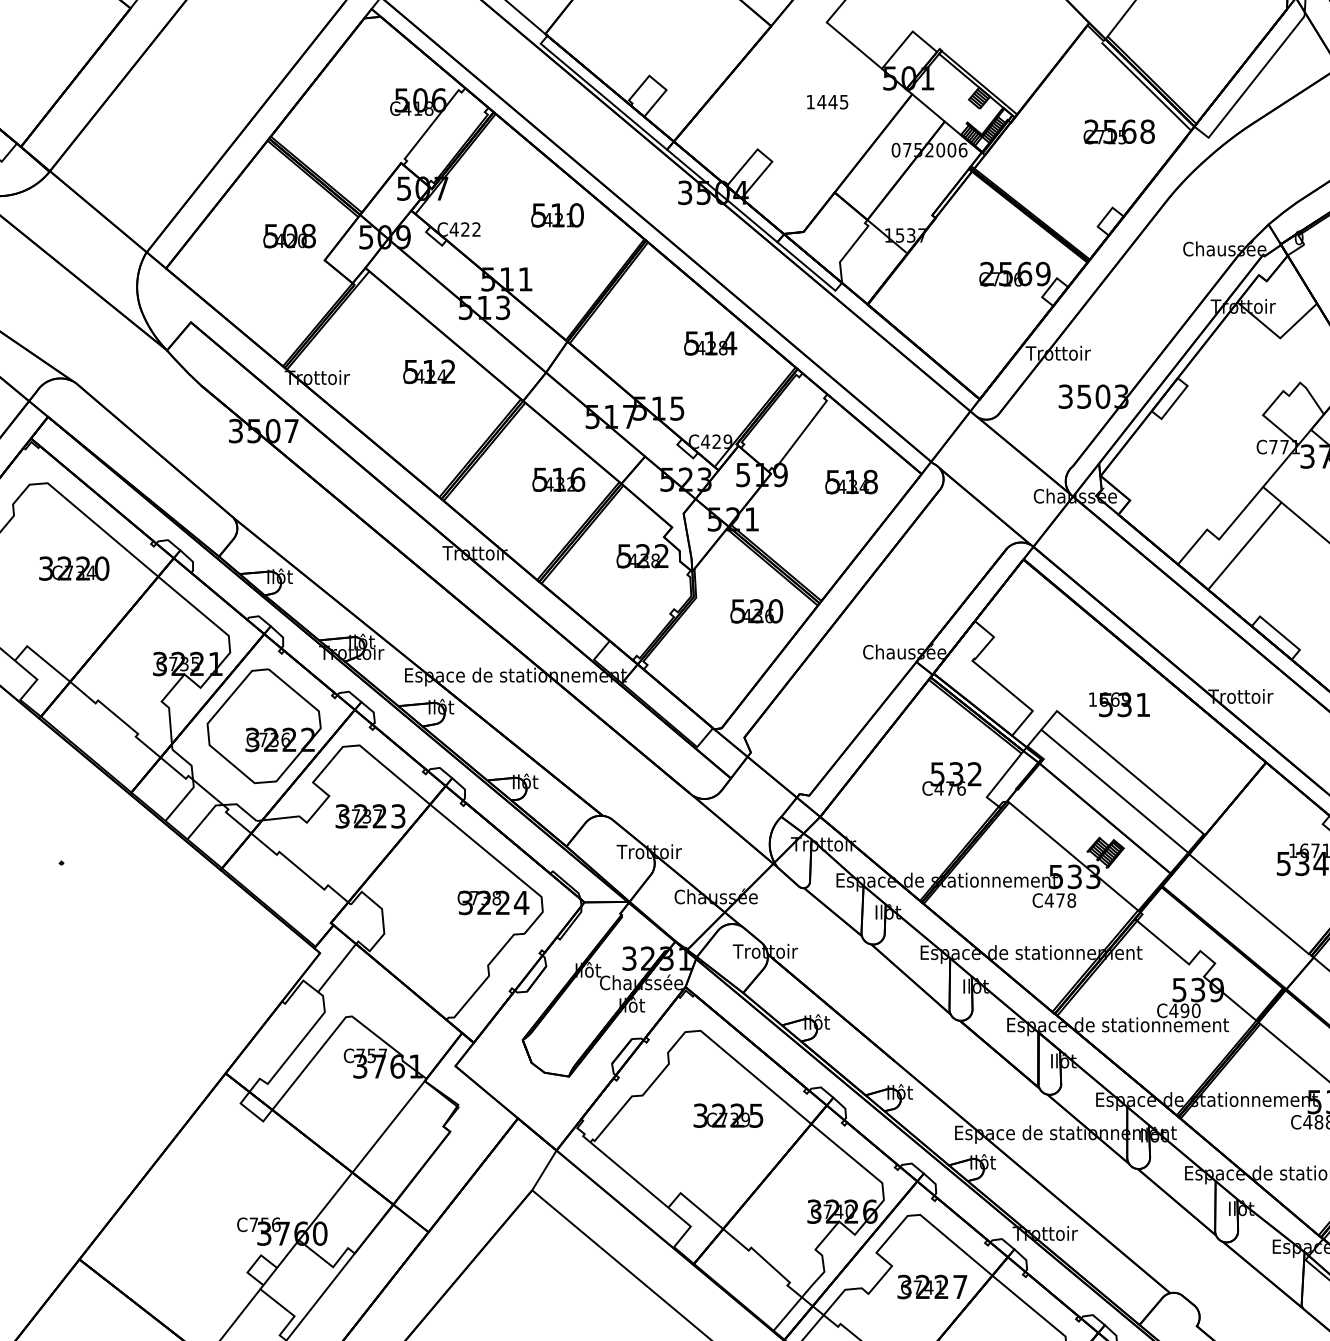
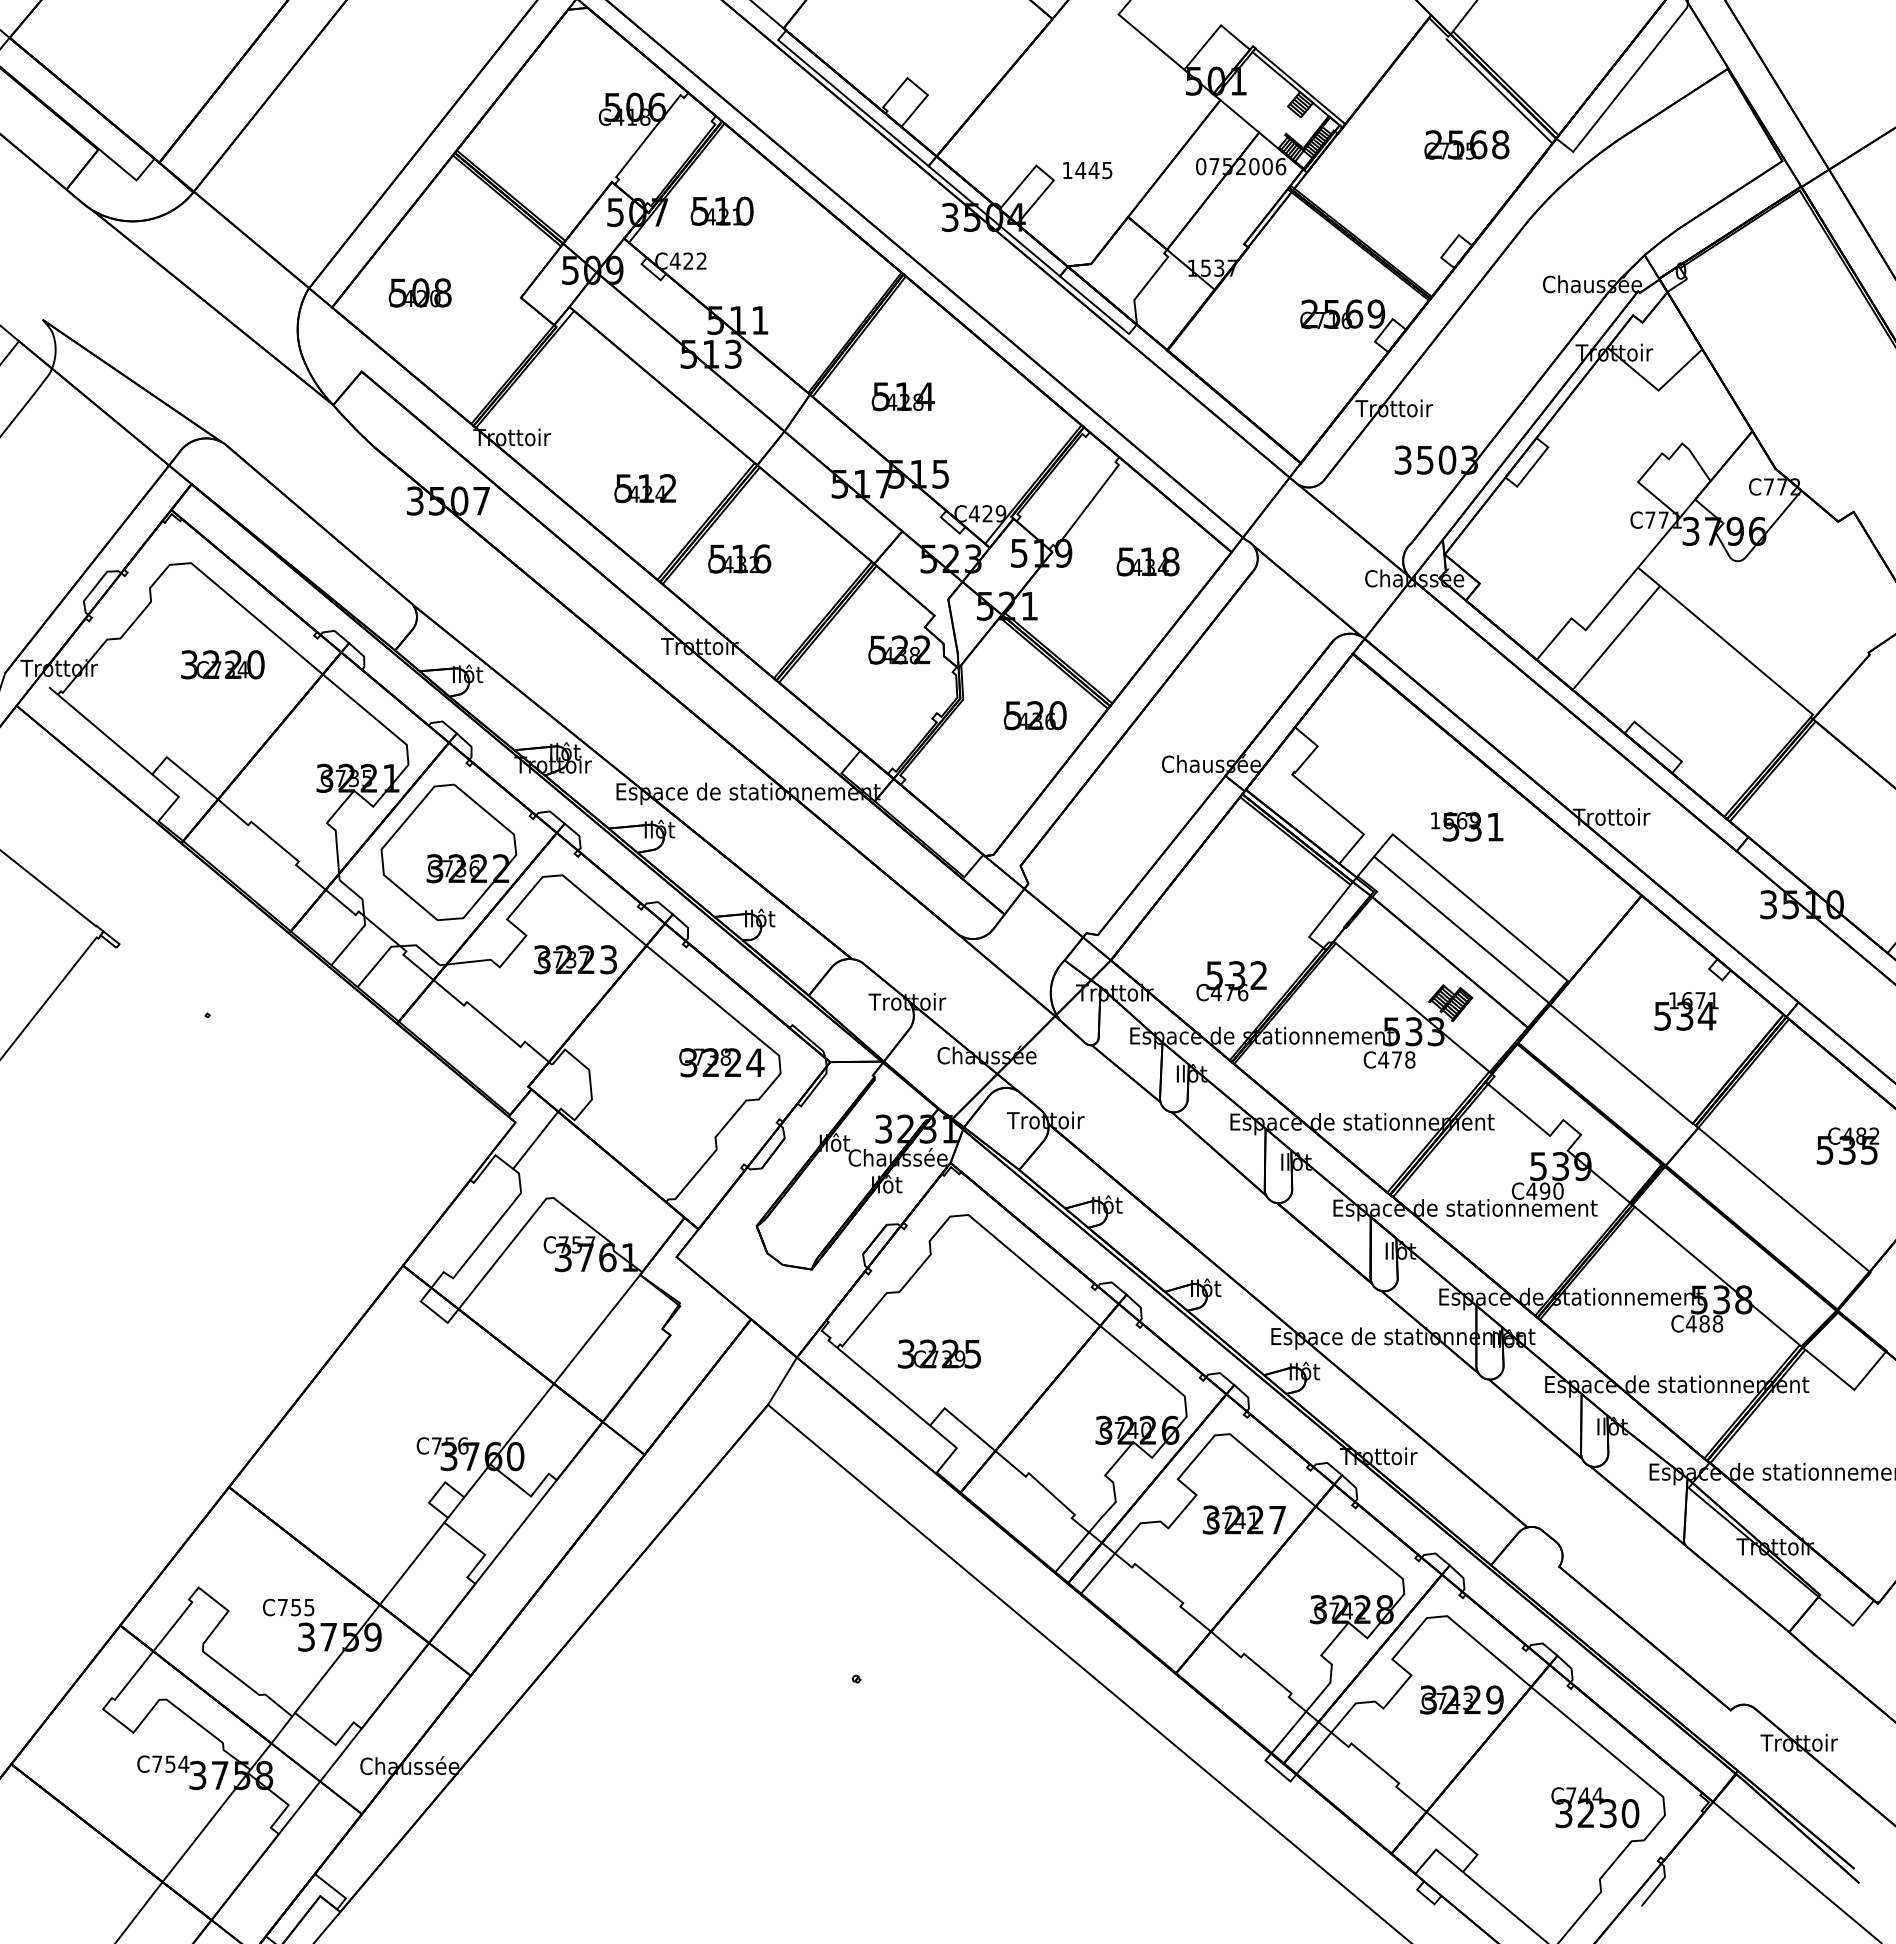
text: (827, 102) -> (1087, 170), moved
text: (556, 214) -> (721, 210), moved
text: (289, 235) -> (419, 292), moved
text: (710, 343) -> (903, 396), moved
text: (428, 371) -> (644, 488), moved
text: (558, 479) -> (739, 558), moved
text: (951, 779) -> (1231, 981), moved
text: (728, 1115) -> (939, 1353), moved

